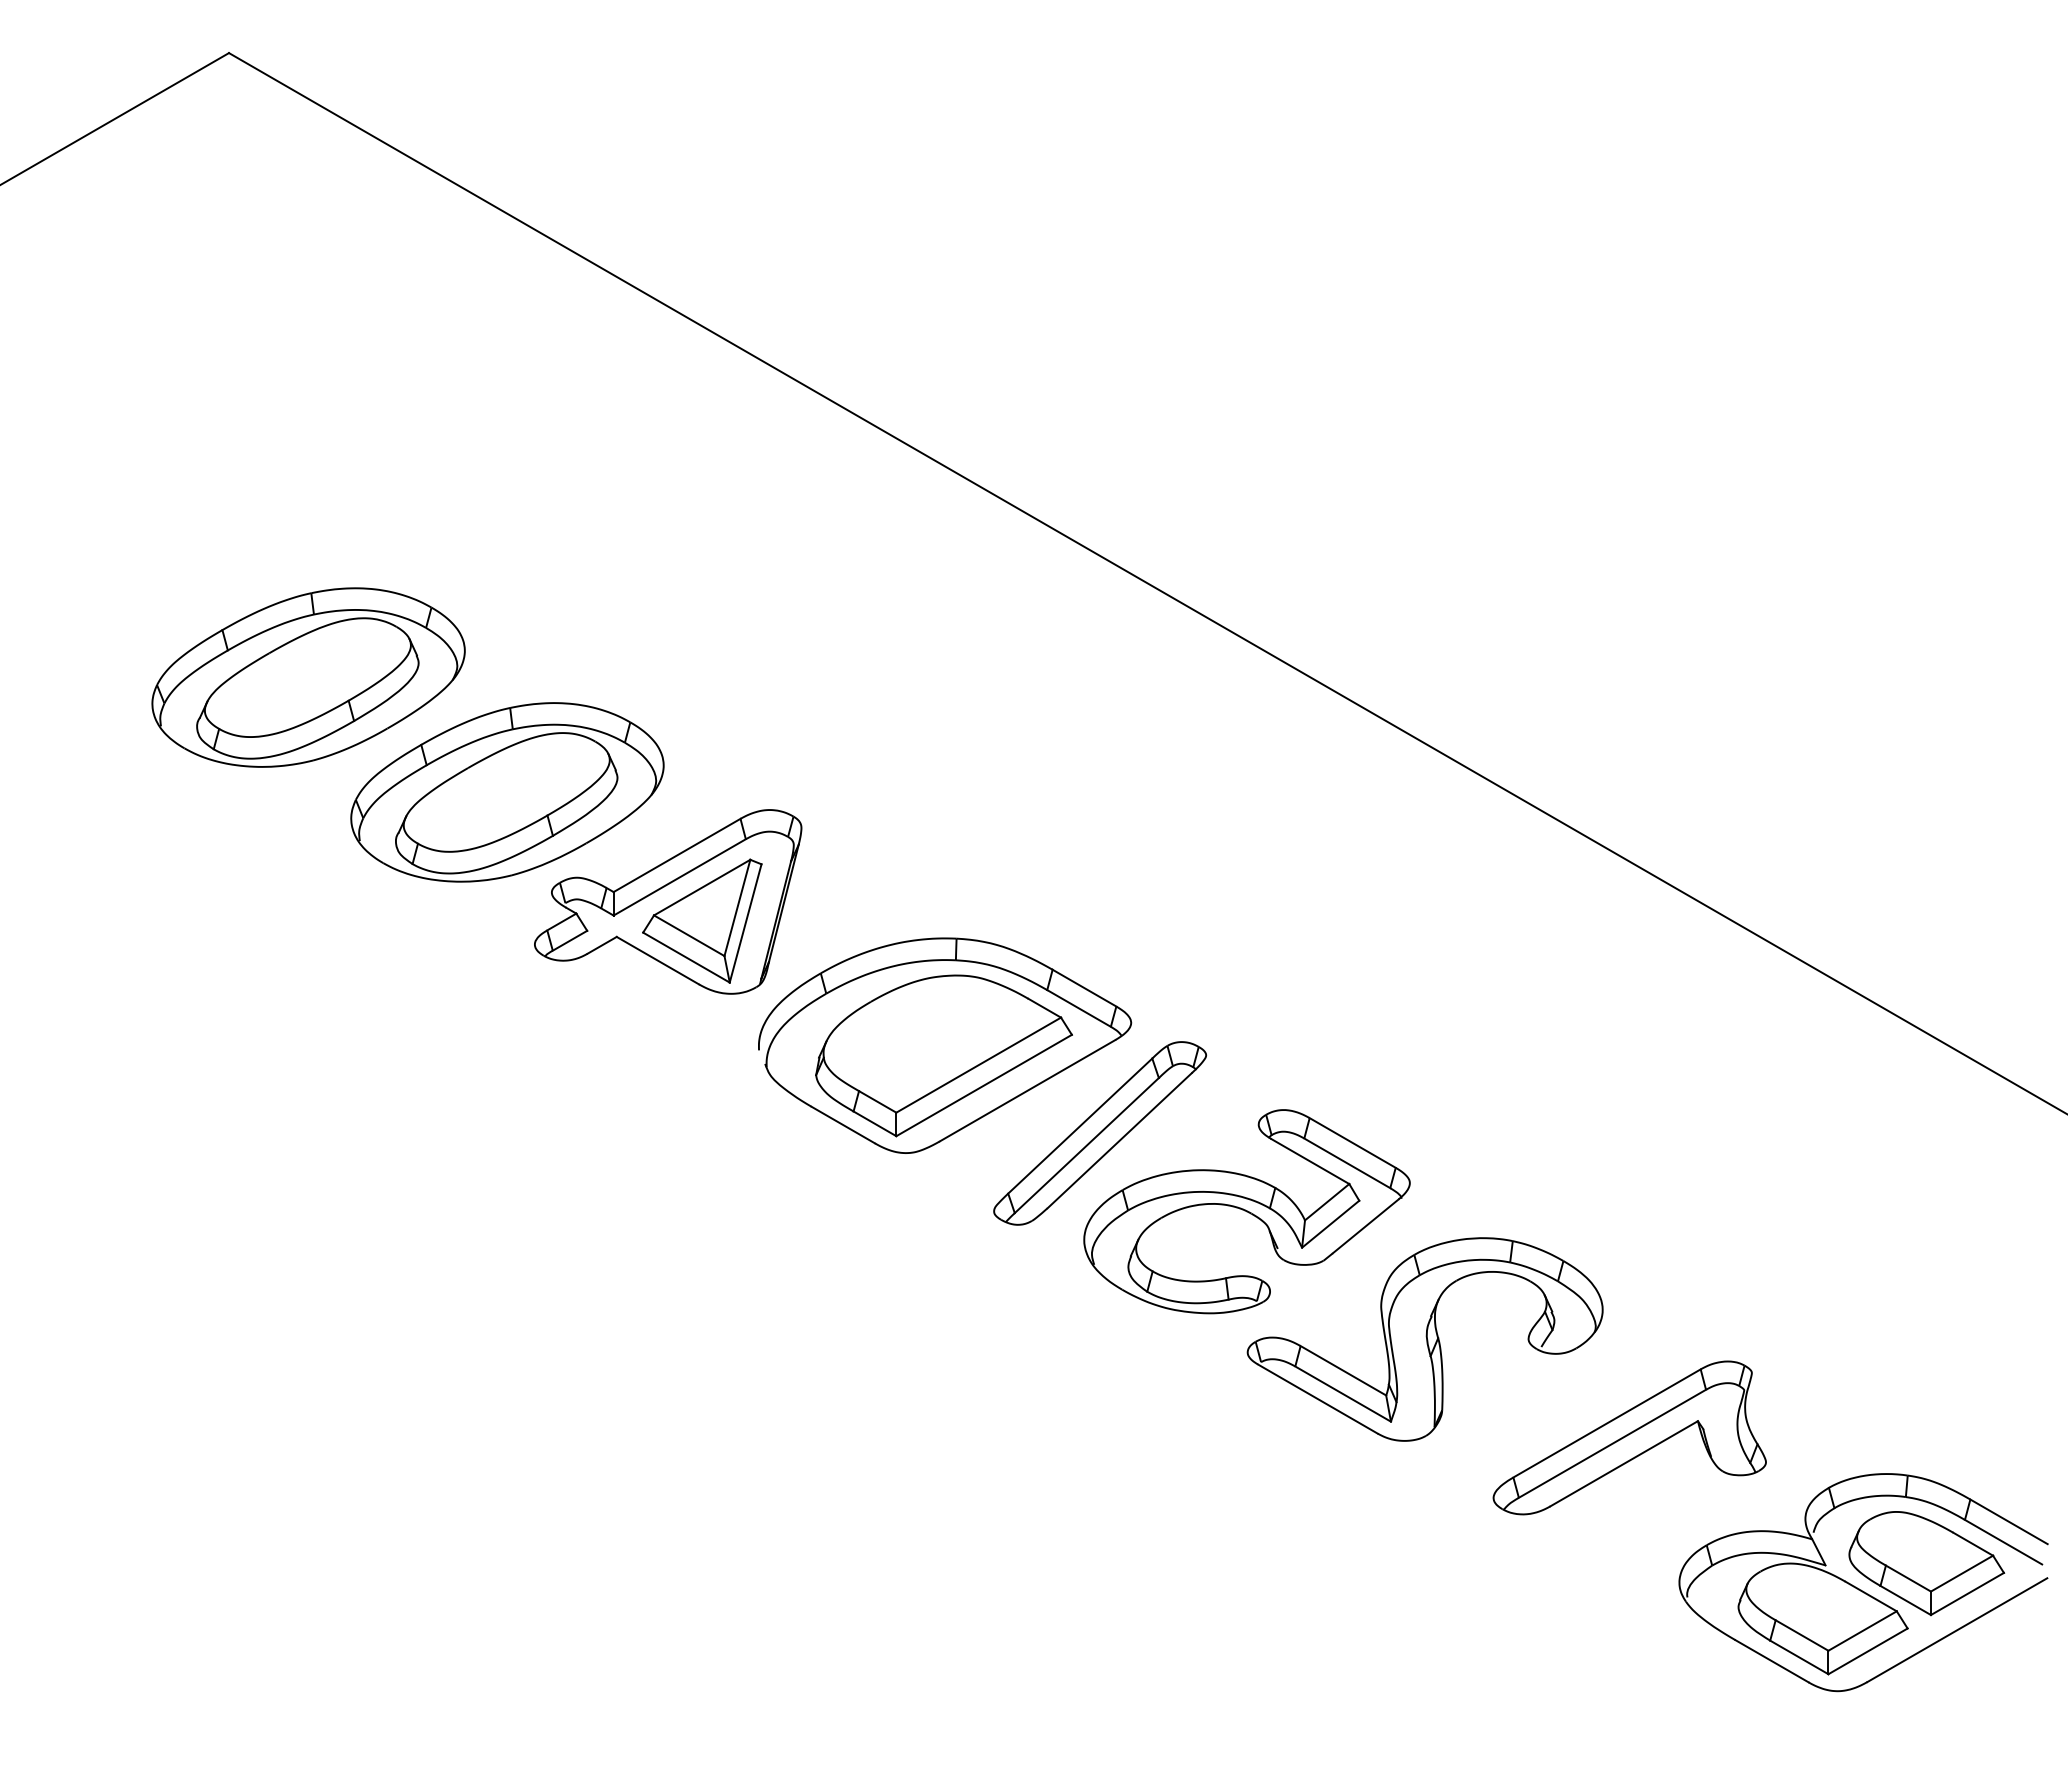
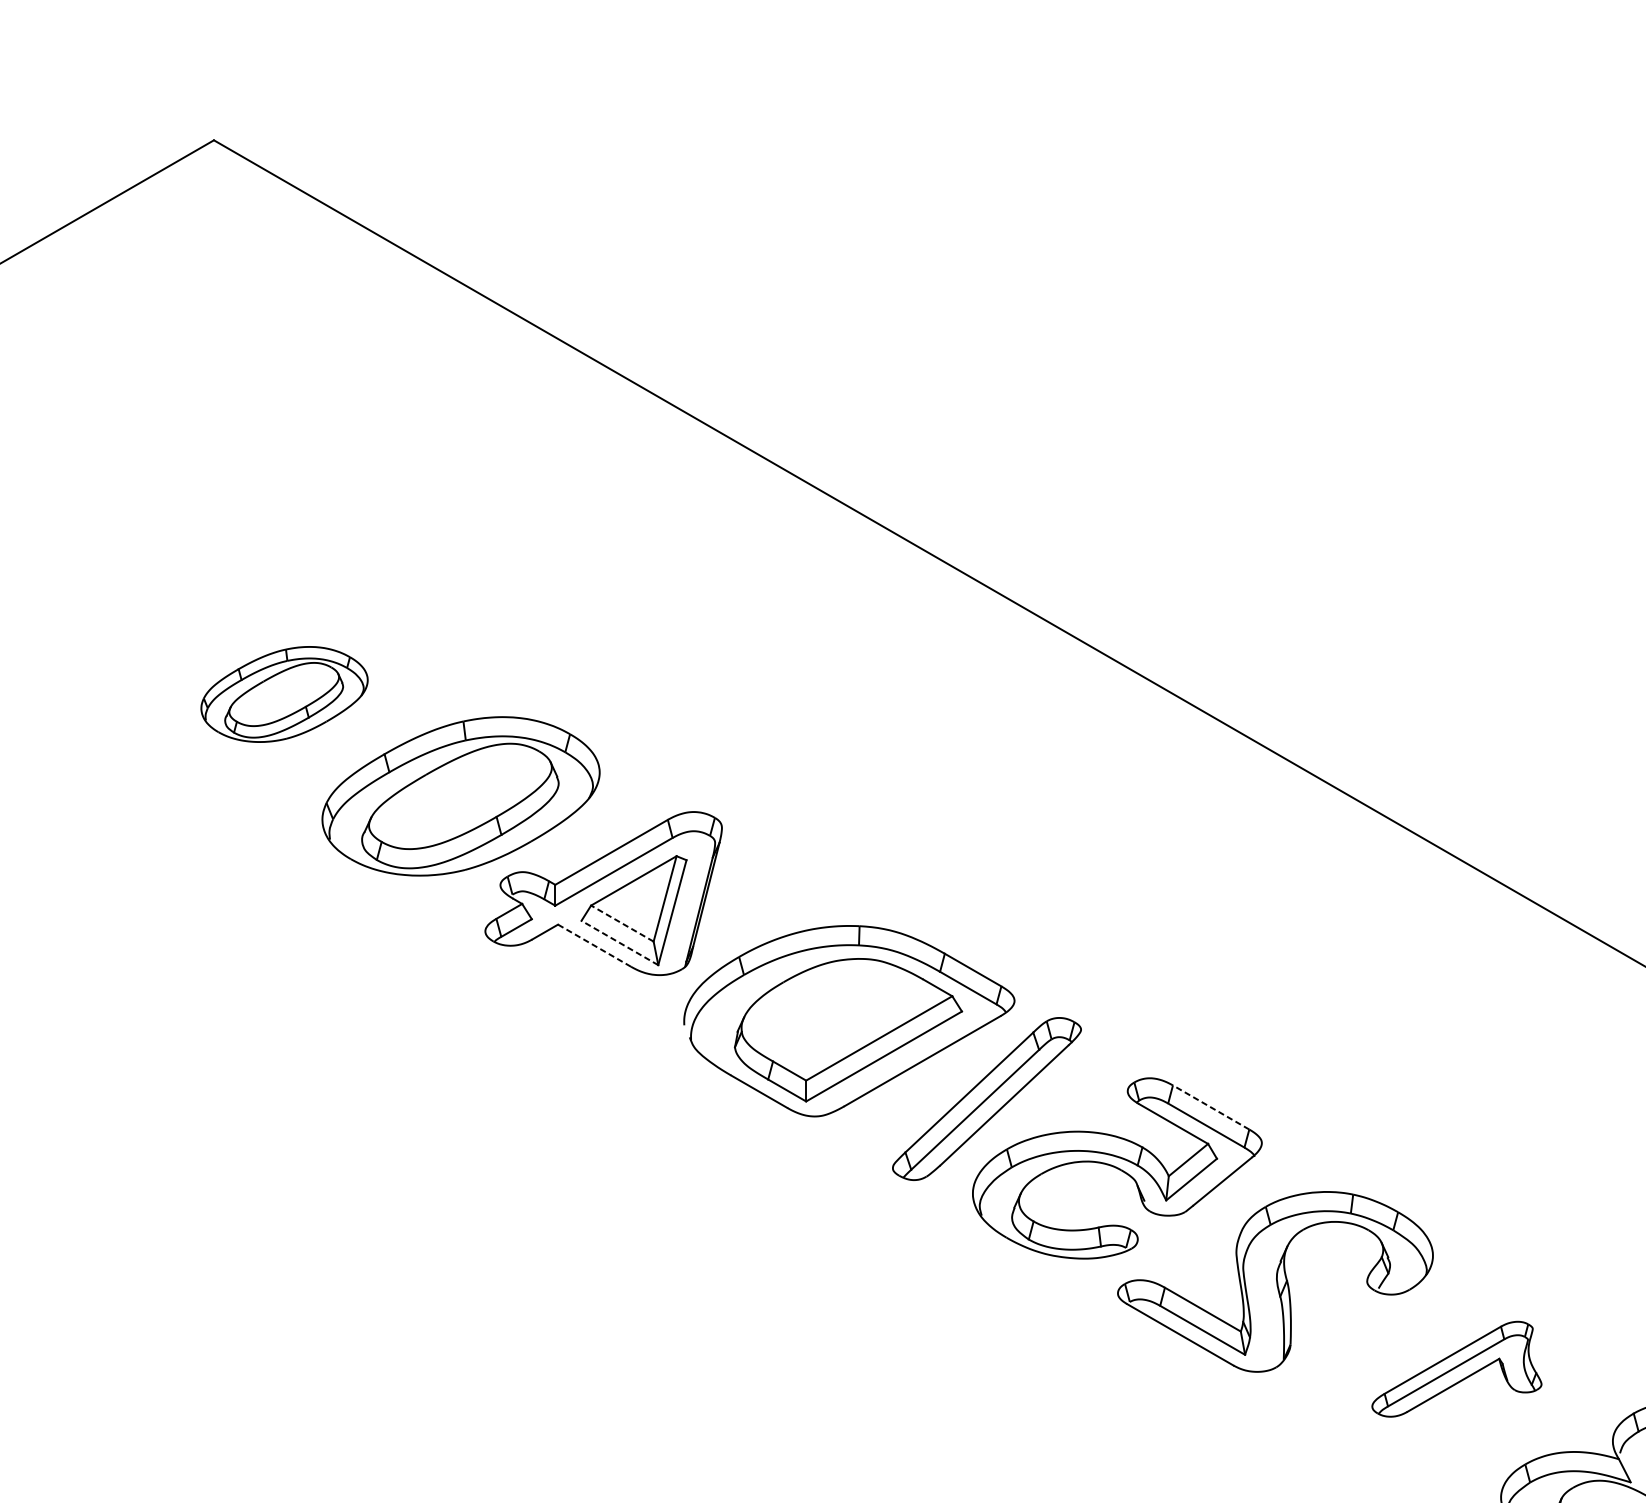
part: (308, 677) -> (284, 694), size x0.6
line: (689, 935) -> (622, 923), solid -> dashed
line: (686, 957) -> (619, 942), solid -> dashed
line: (658, 960) -> (595, 945), solid -> dashed
line: (1352, 1142) -> (1210, 1107), solid -> dashed
part: (1629, 1437) -> (1456, 1368), size x0.7

